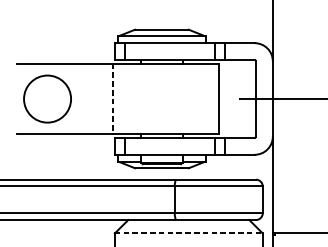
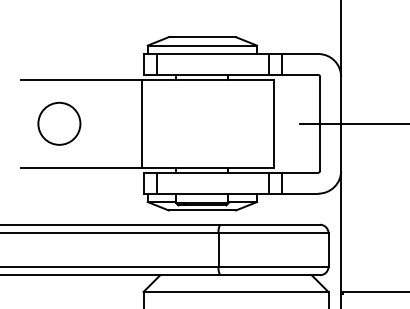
circle: (47, 98) -> (59, 123), size x0.71
line: (113, 99) -> (141, 124), dashed -> solid
line: (189, 233) -> (236, 292), dashed -> solid

